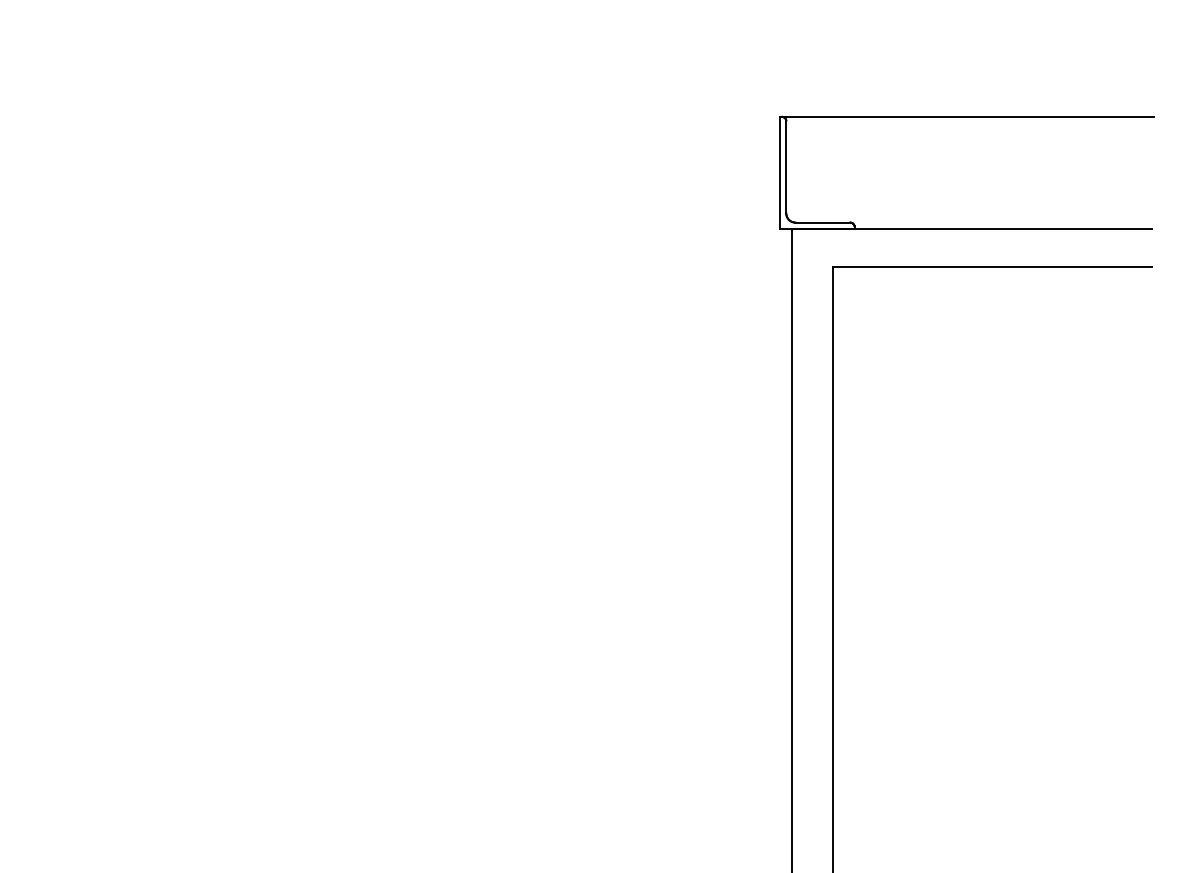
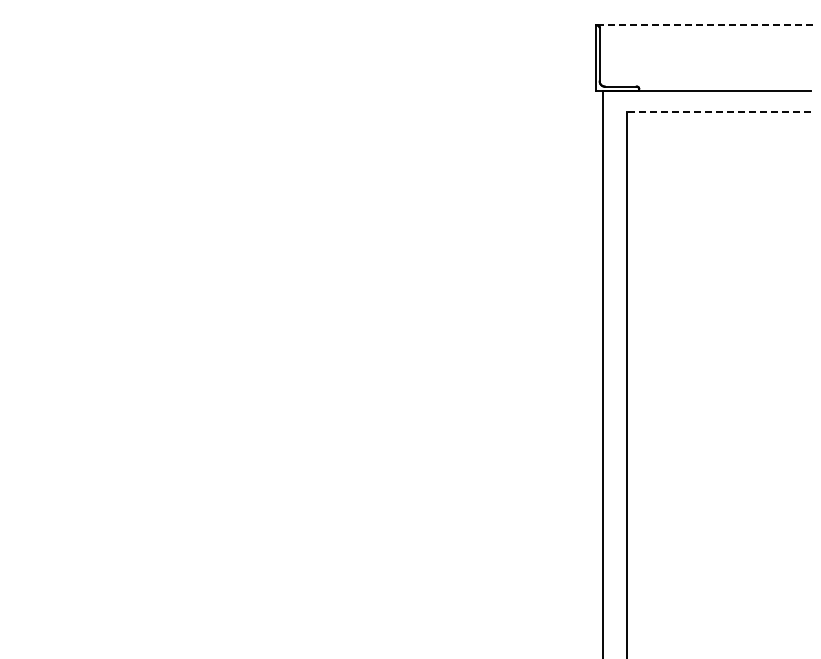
line: (965, 116) -> (703, 25), solid -> dashed
line: (991, 267) -> (718, 112), solid -> dashed

